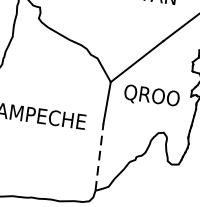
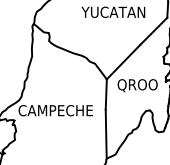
line: (100, 156) -> (106, 133), dashed -> solid

